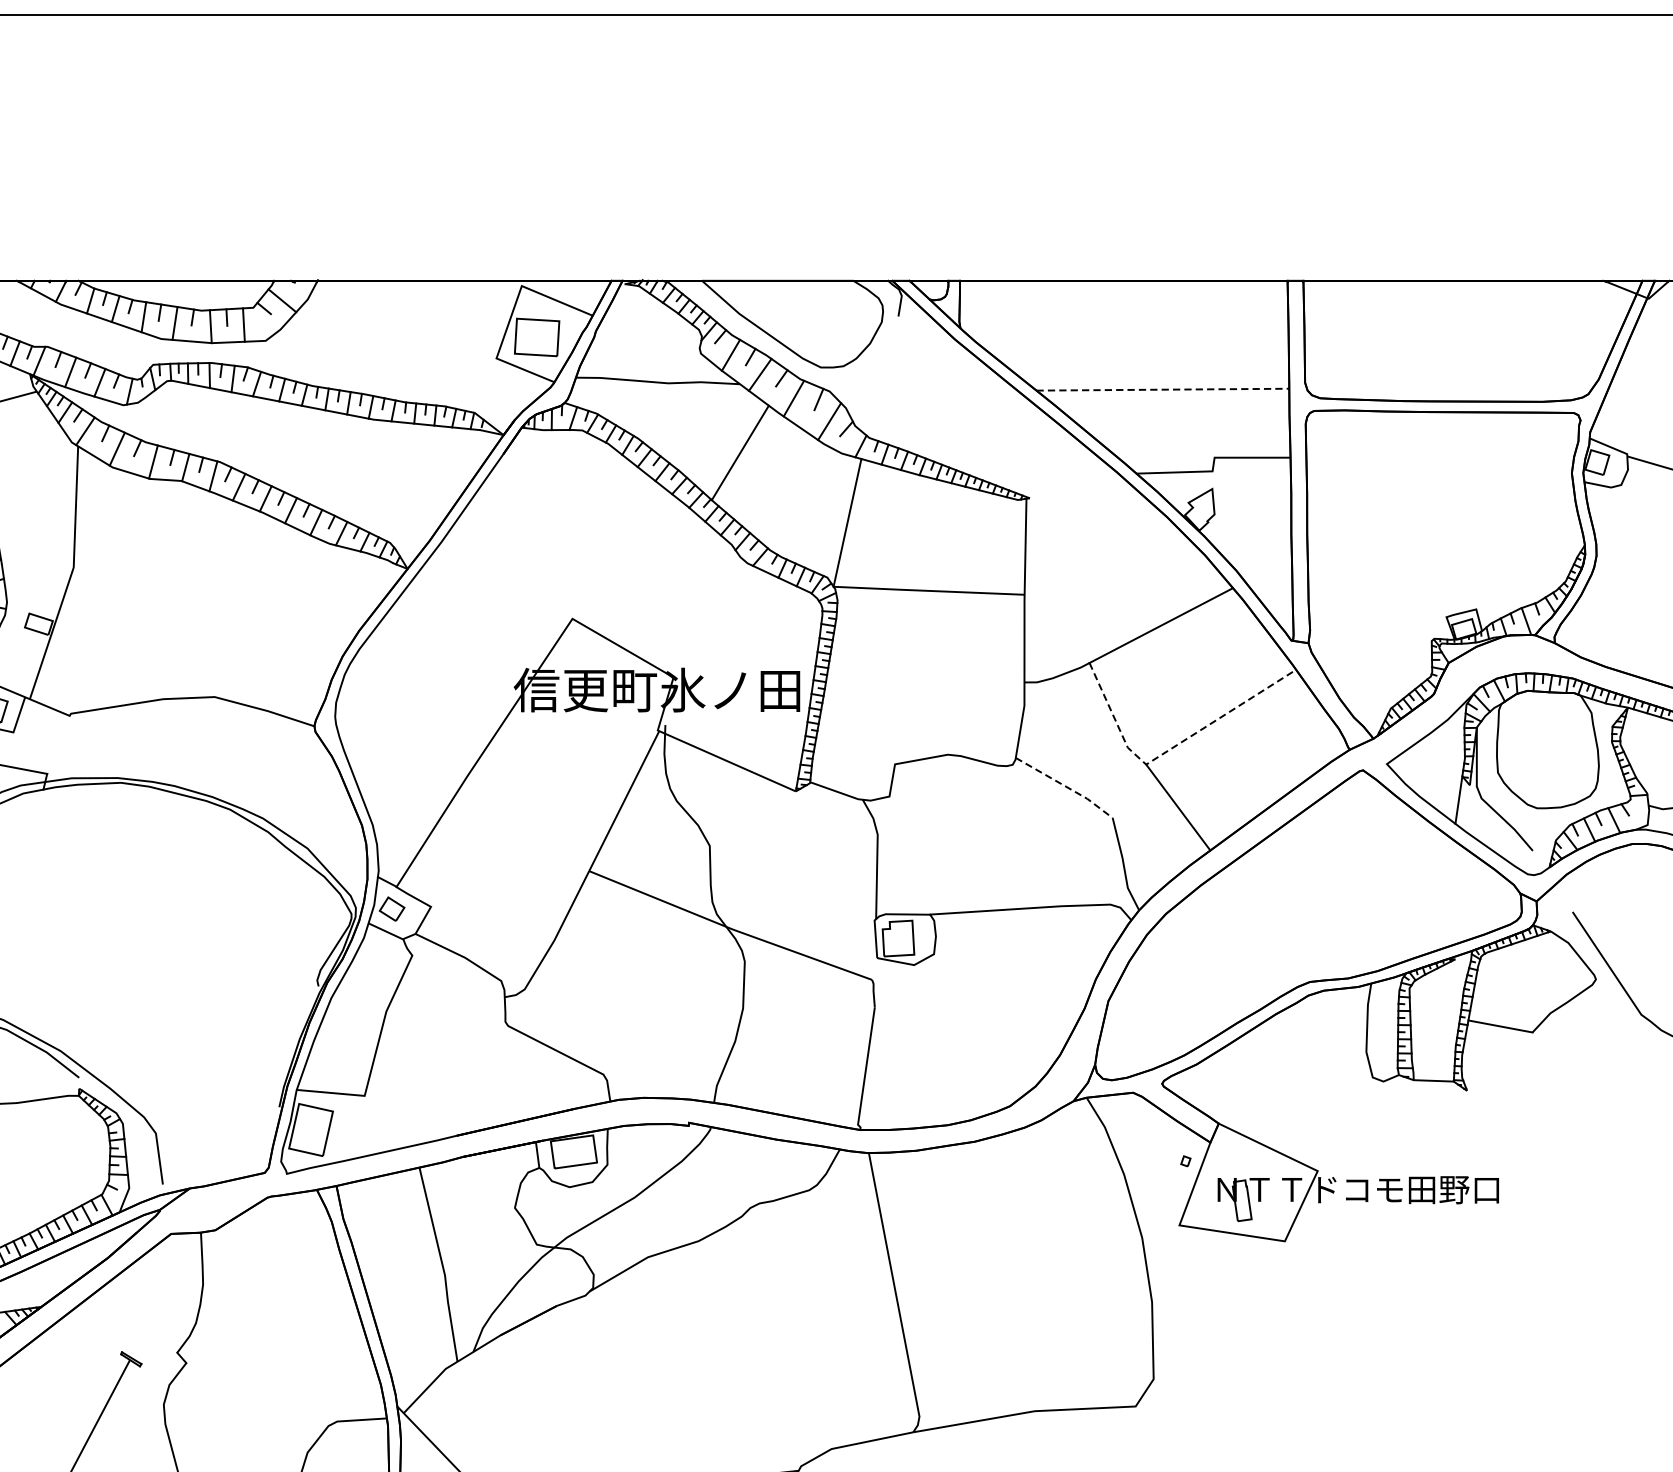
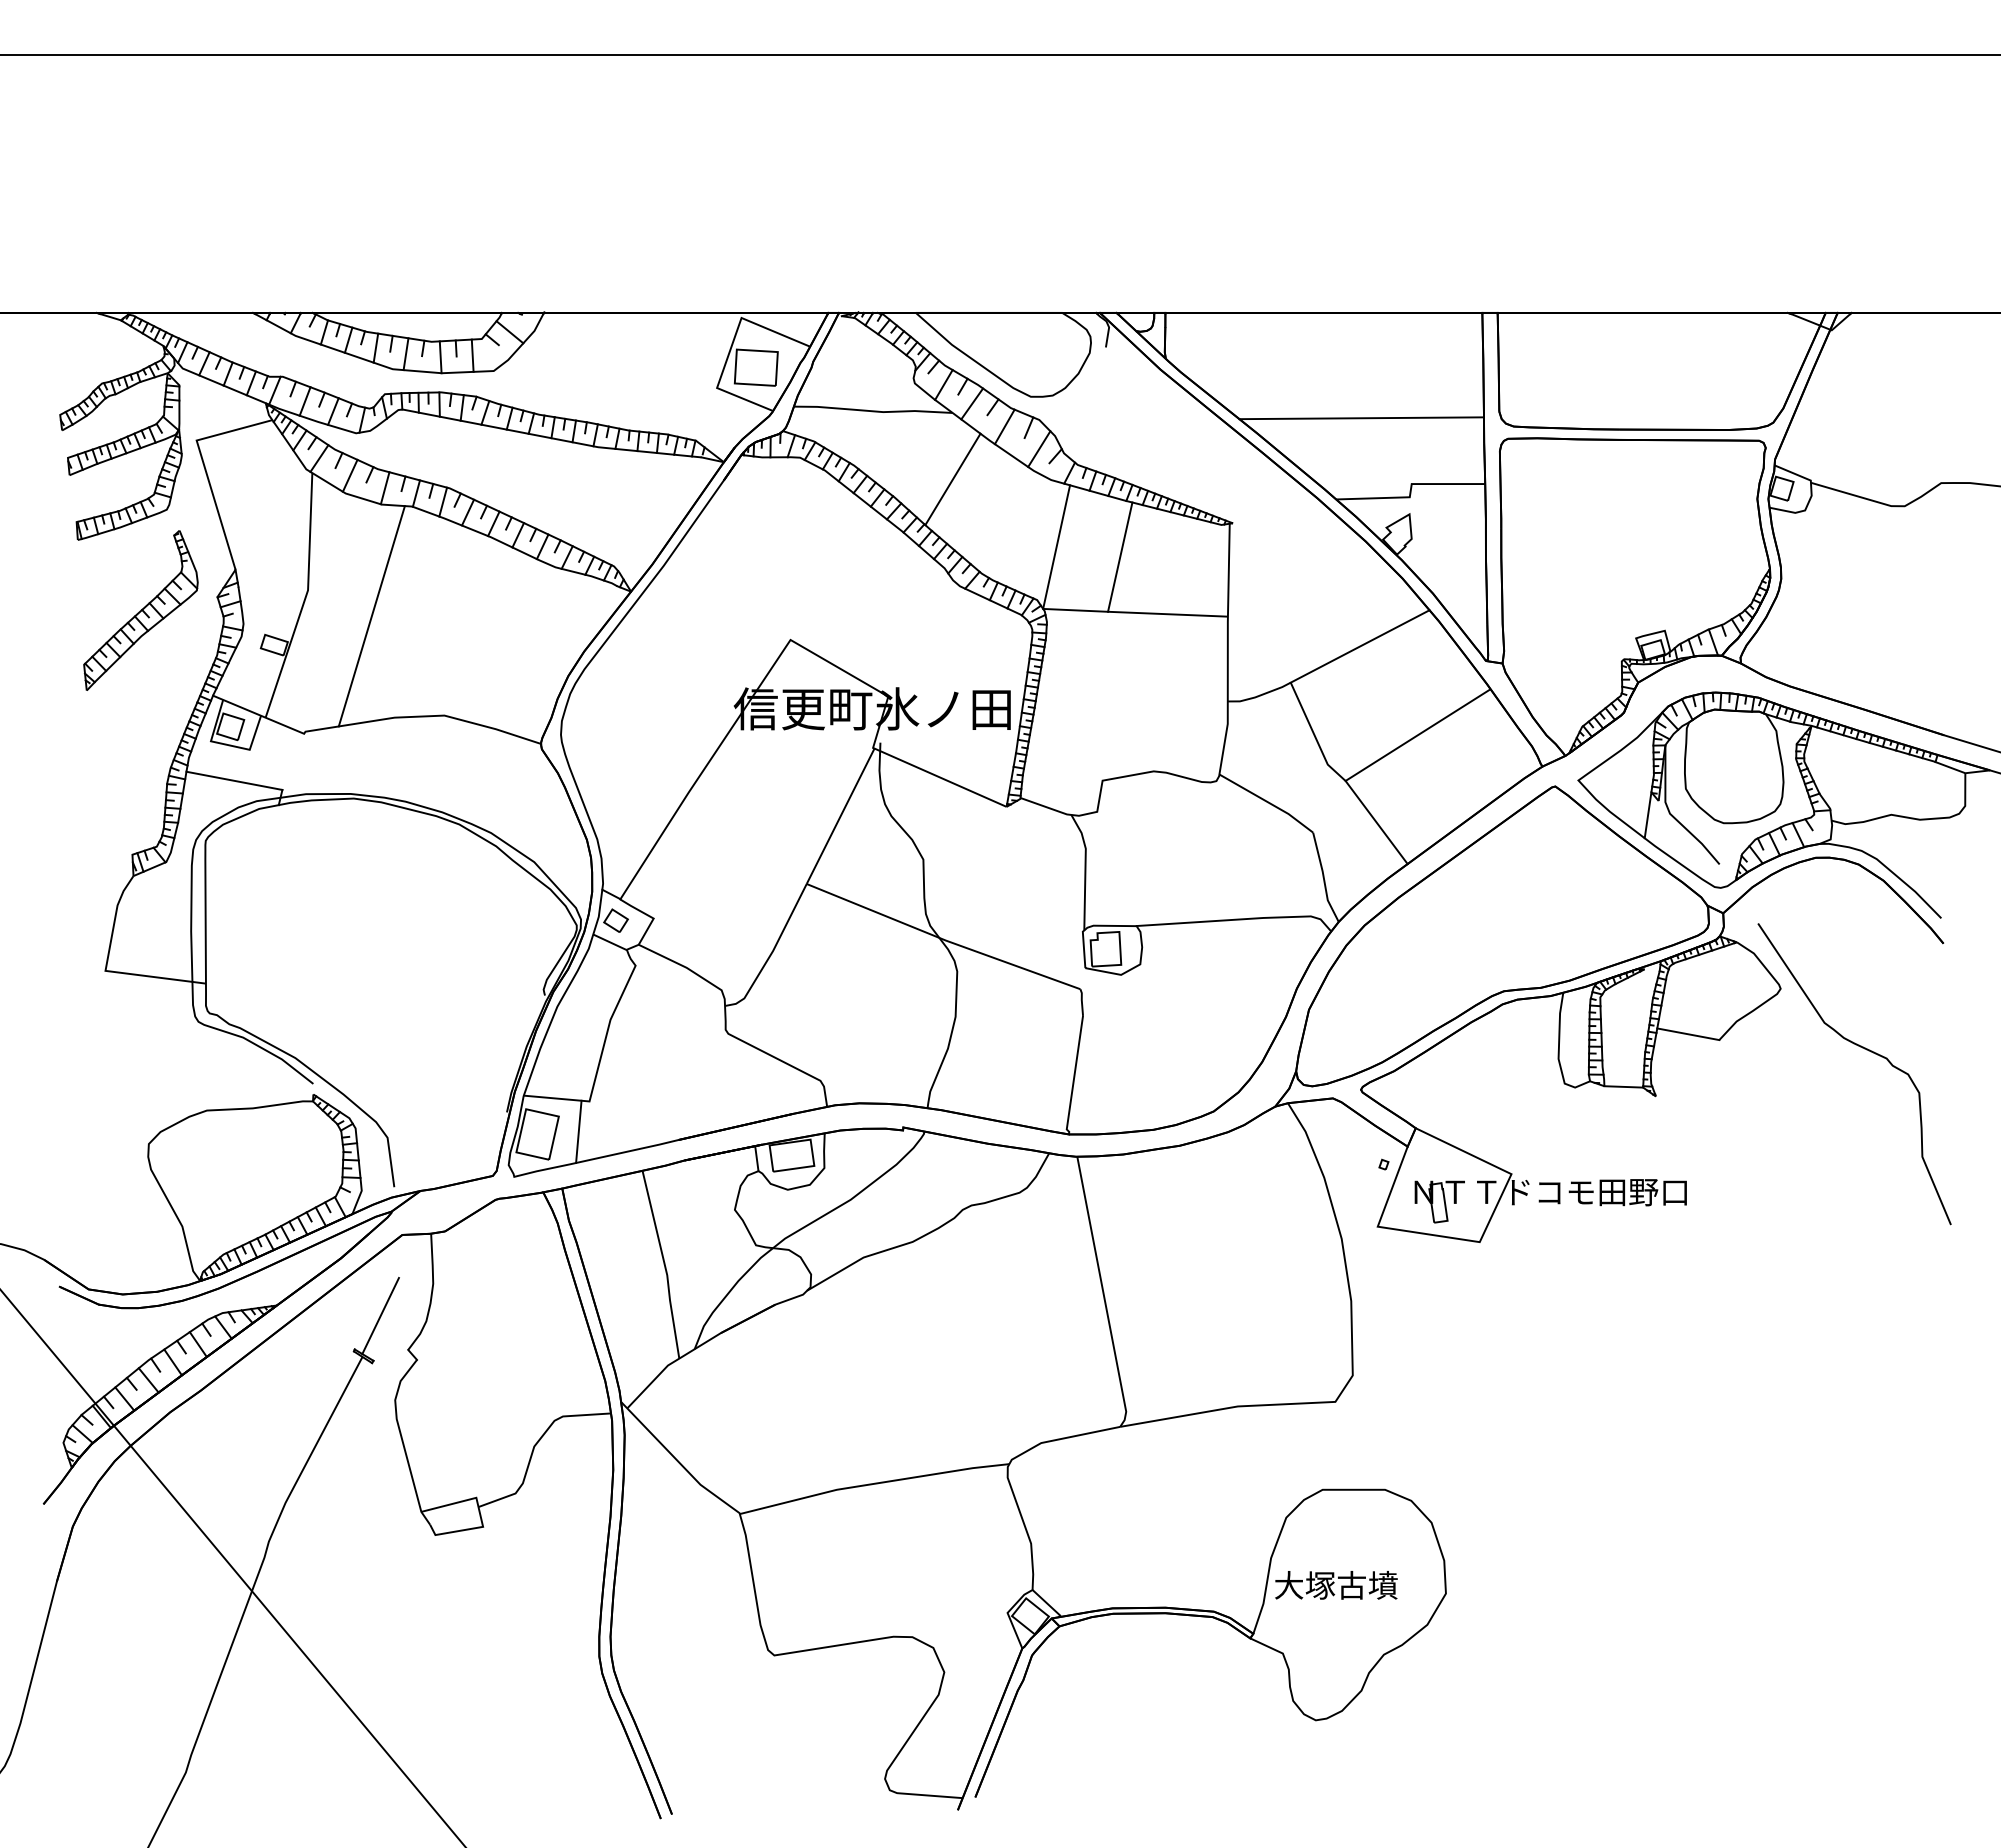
line: (1163, 389) -> (1362, 418), dashed -> solid
line: (913, 532) -> (1120, 556), added
line: (139, 594) -> (371, 616), added
line: (1170, 749) -> (1369, 766), dashed -> solid
line: (1066, 786) -> (1268, 802), dashed -> solid
line: (353, 1126) -> (578, 1131), added
line: (148, 1317) -> (380, 1315), added

